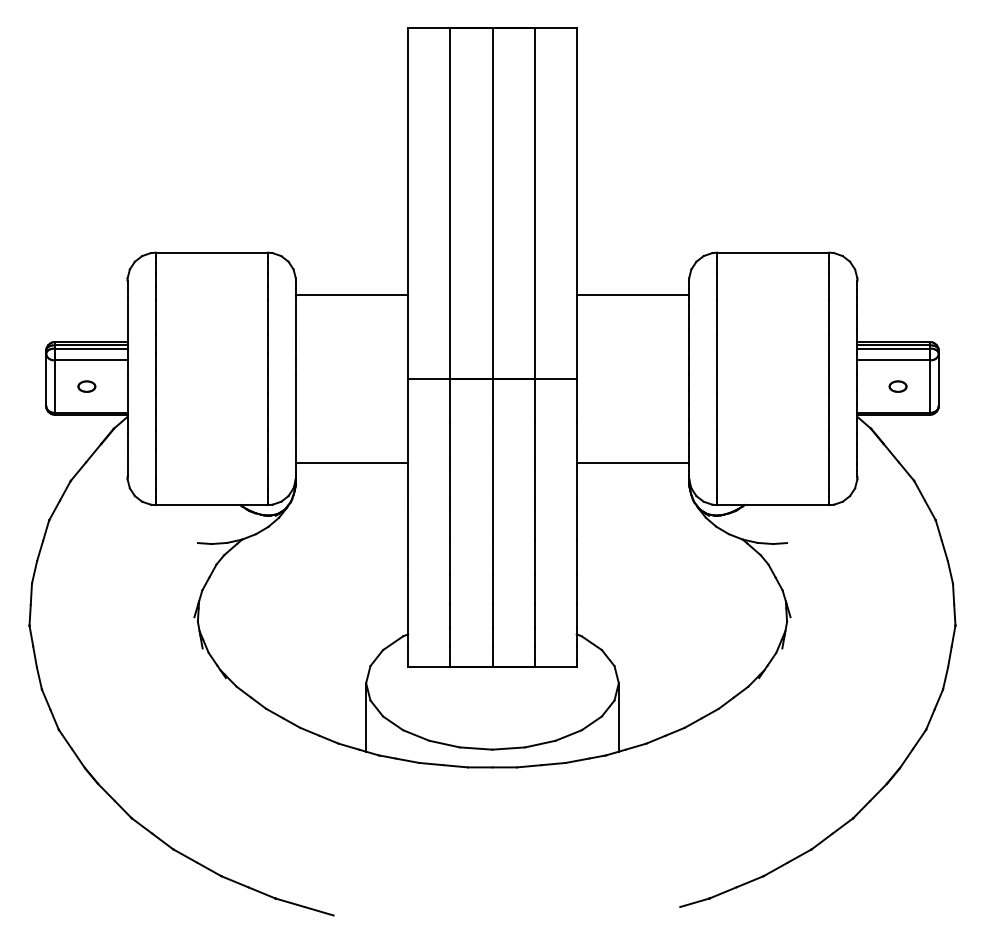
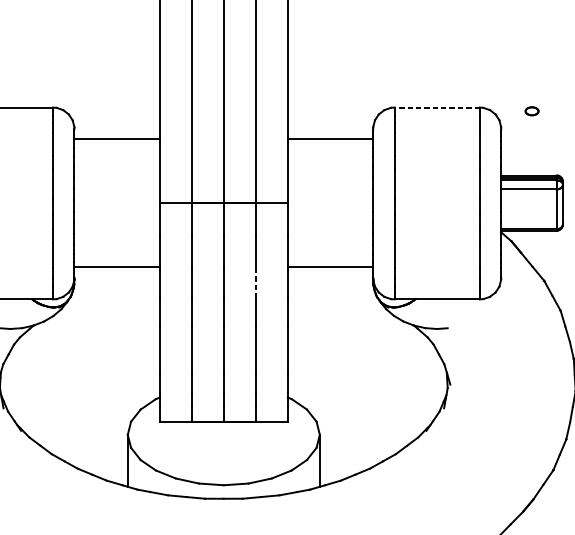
line: (772, 252) -> (436, 107), solid -> dashed
part: (897, 386) -> (531, 111), moved
line: (534, 483) -> (255, 282), solid -> dashed

